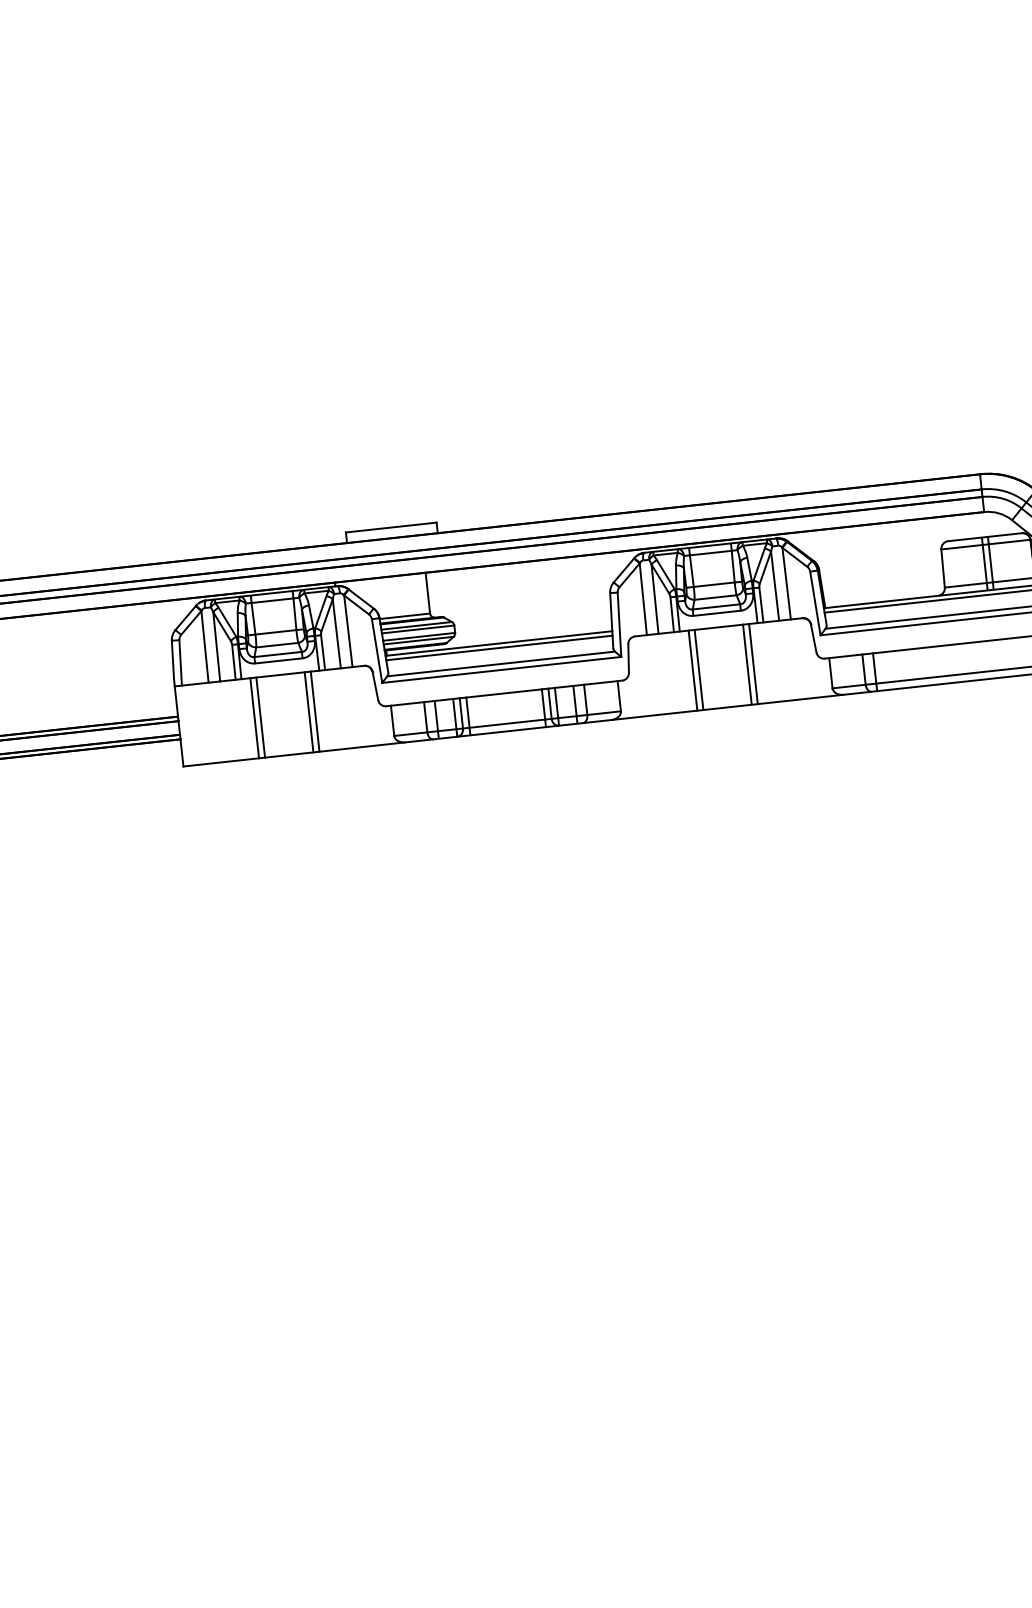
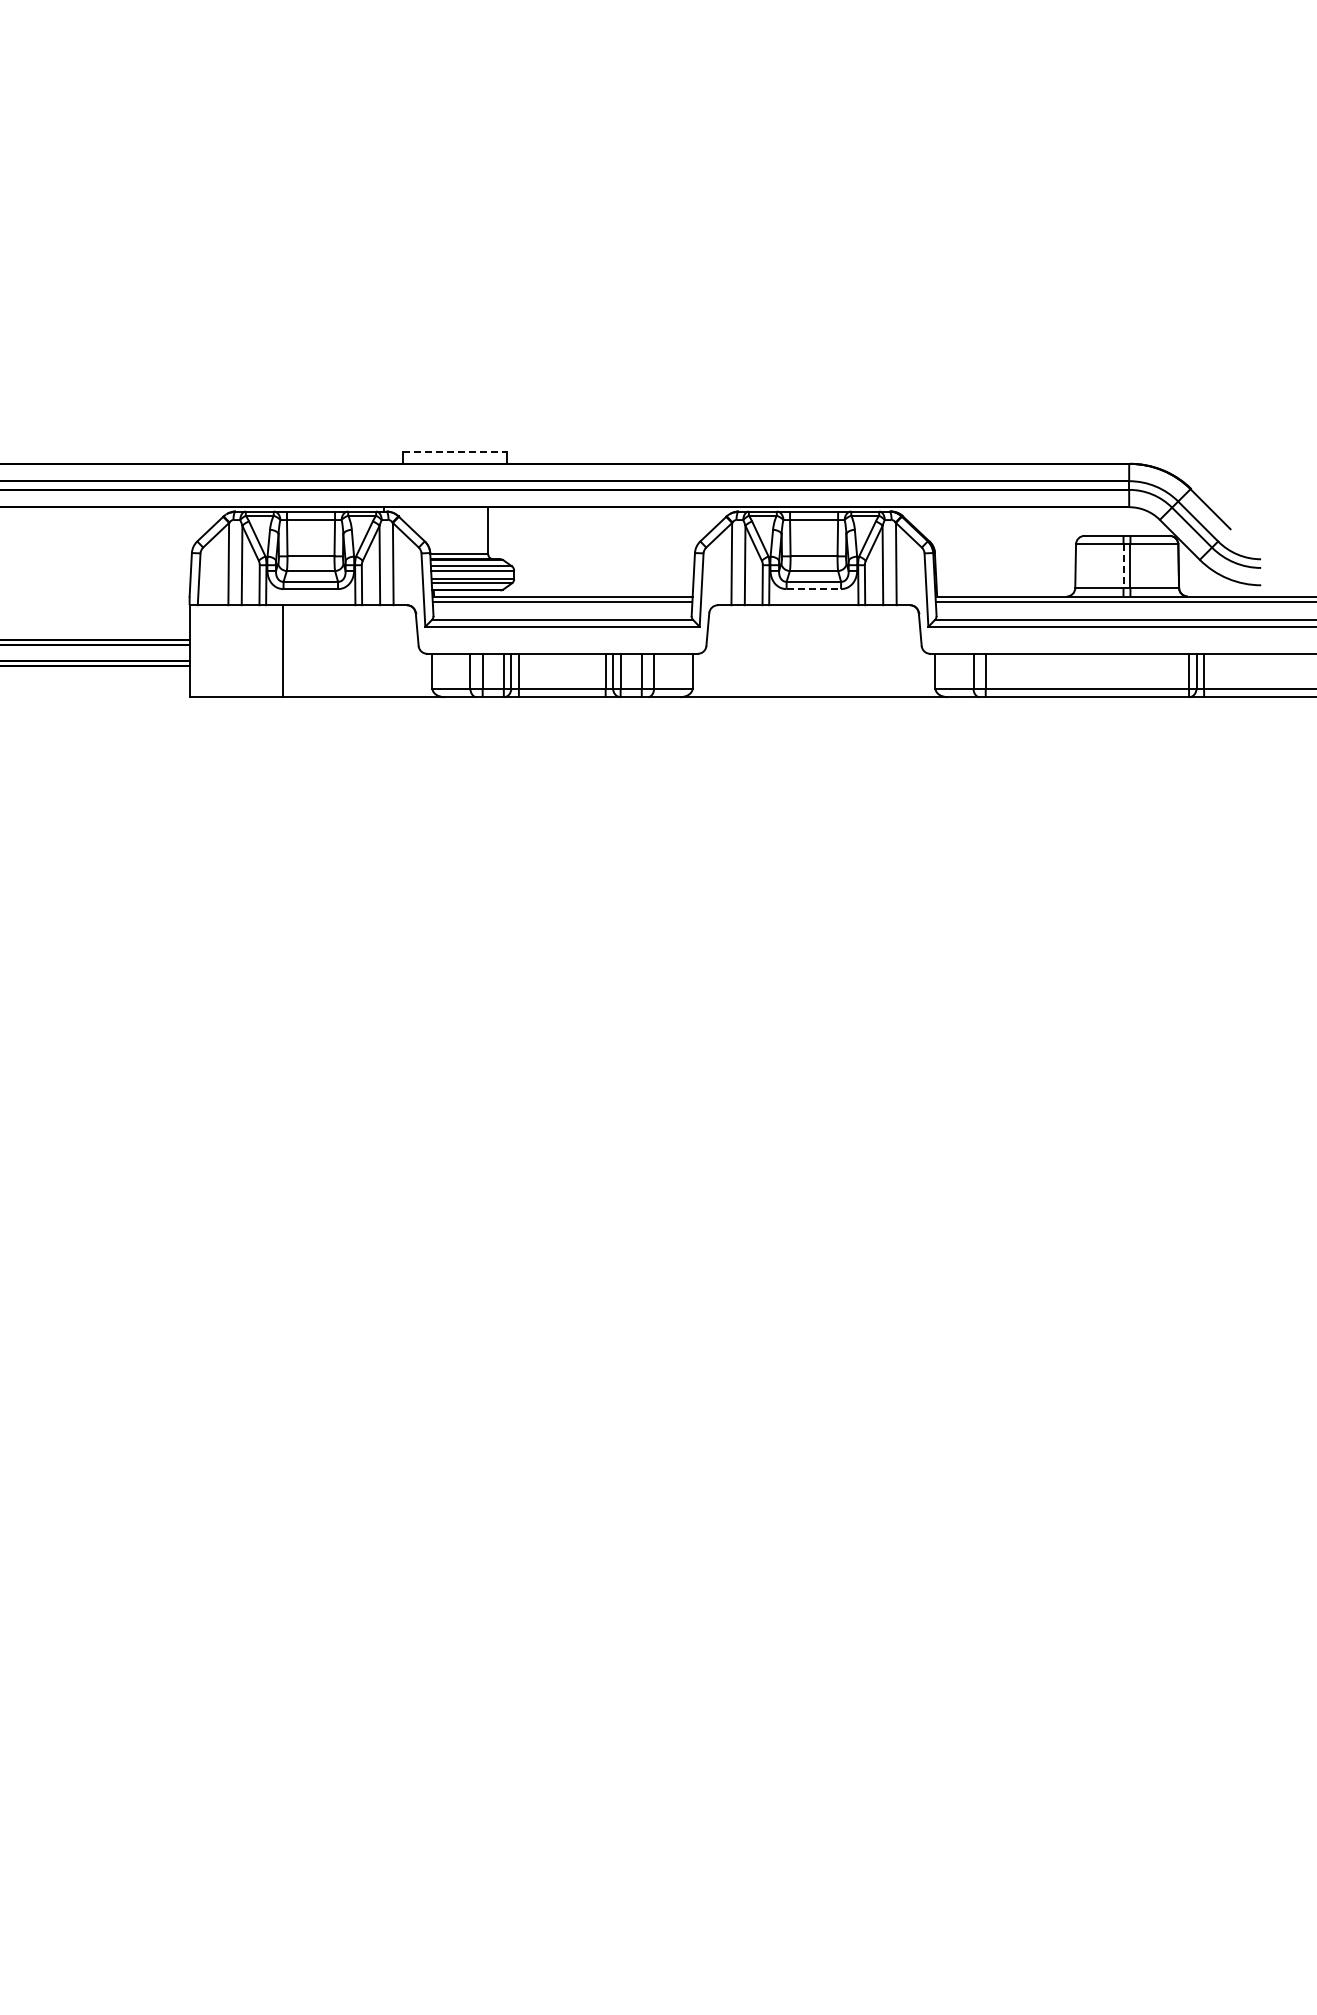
line: (391, 527) -> (455, 451), solid -> dashed
line: (984, 564) -> (1123, 566), solid -> dashed
line: (717, 613) -> (814, 589), solid -> dashed
line: (753, 664) -> (848, 651), removed
line: (747, 665) -> (841, 651), removed
line: (693, 670) -> (779, 651), removed
line: (699, 670) -> (786, 651), removed
line: (315, 711) -> (345, 651), removed
line: (308, 712) -> (338, 651), removed
line: (254, 718) -> (276, 651), removed

